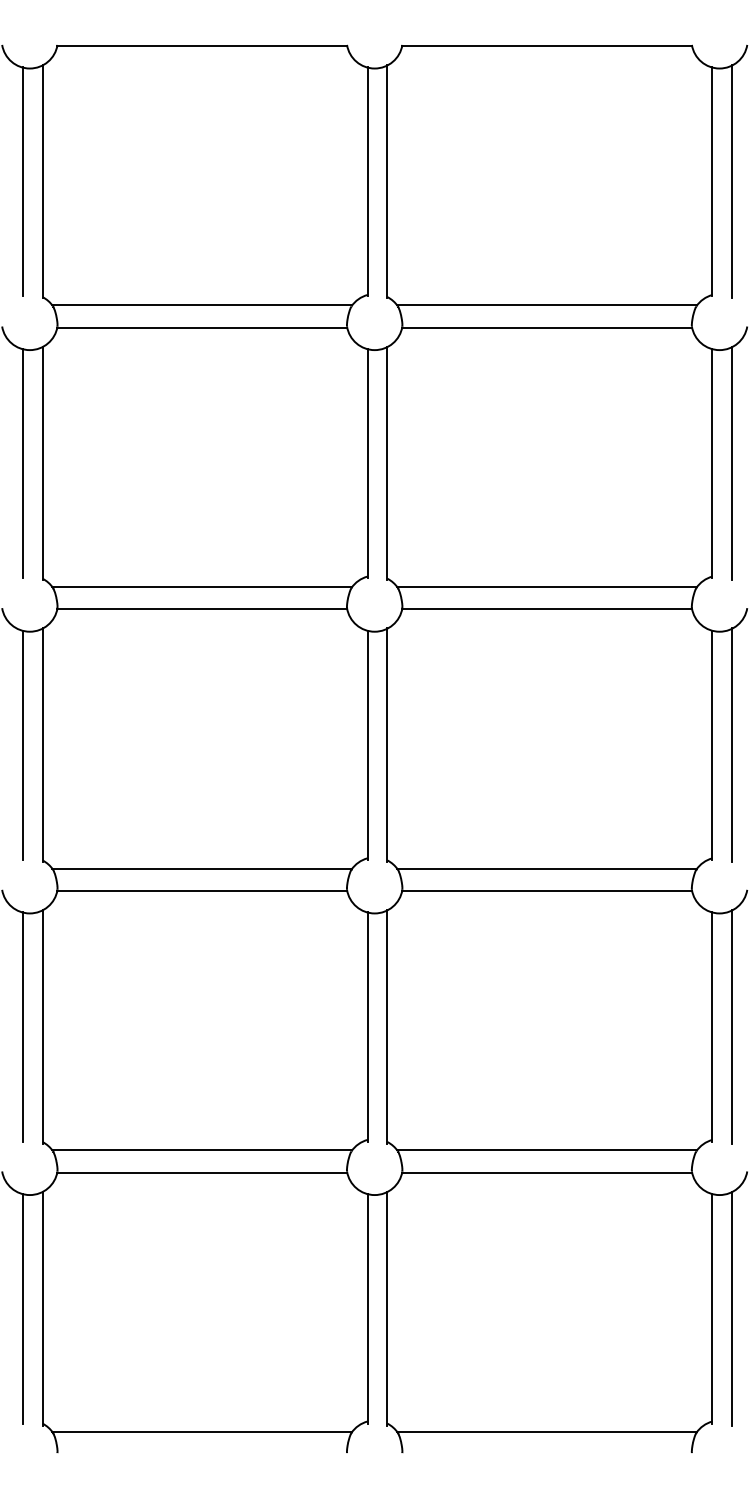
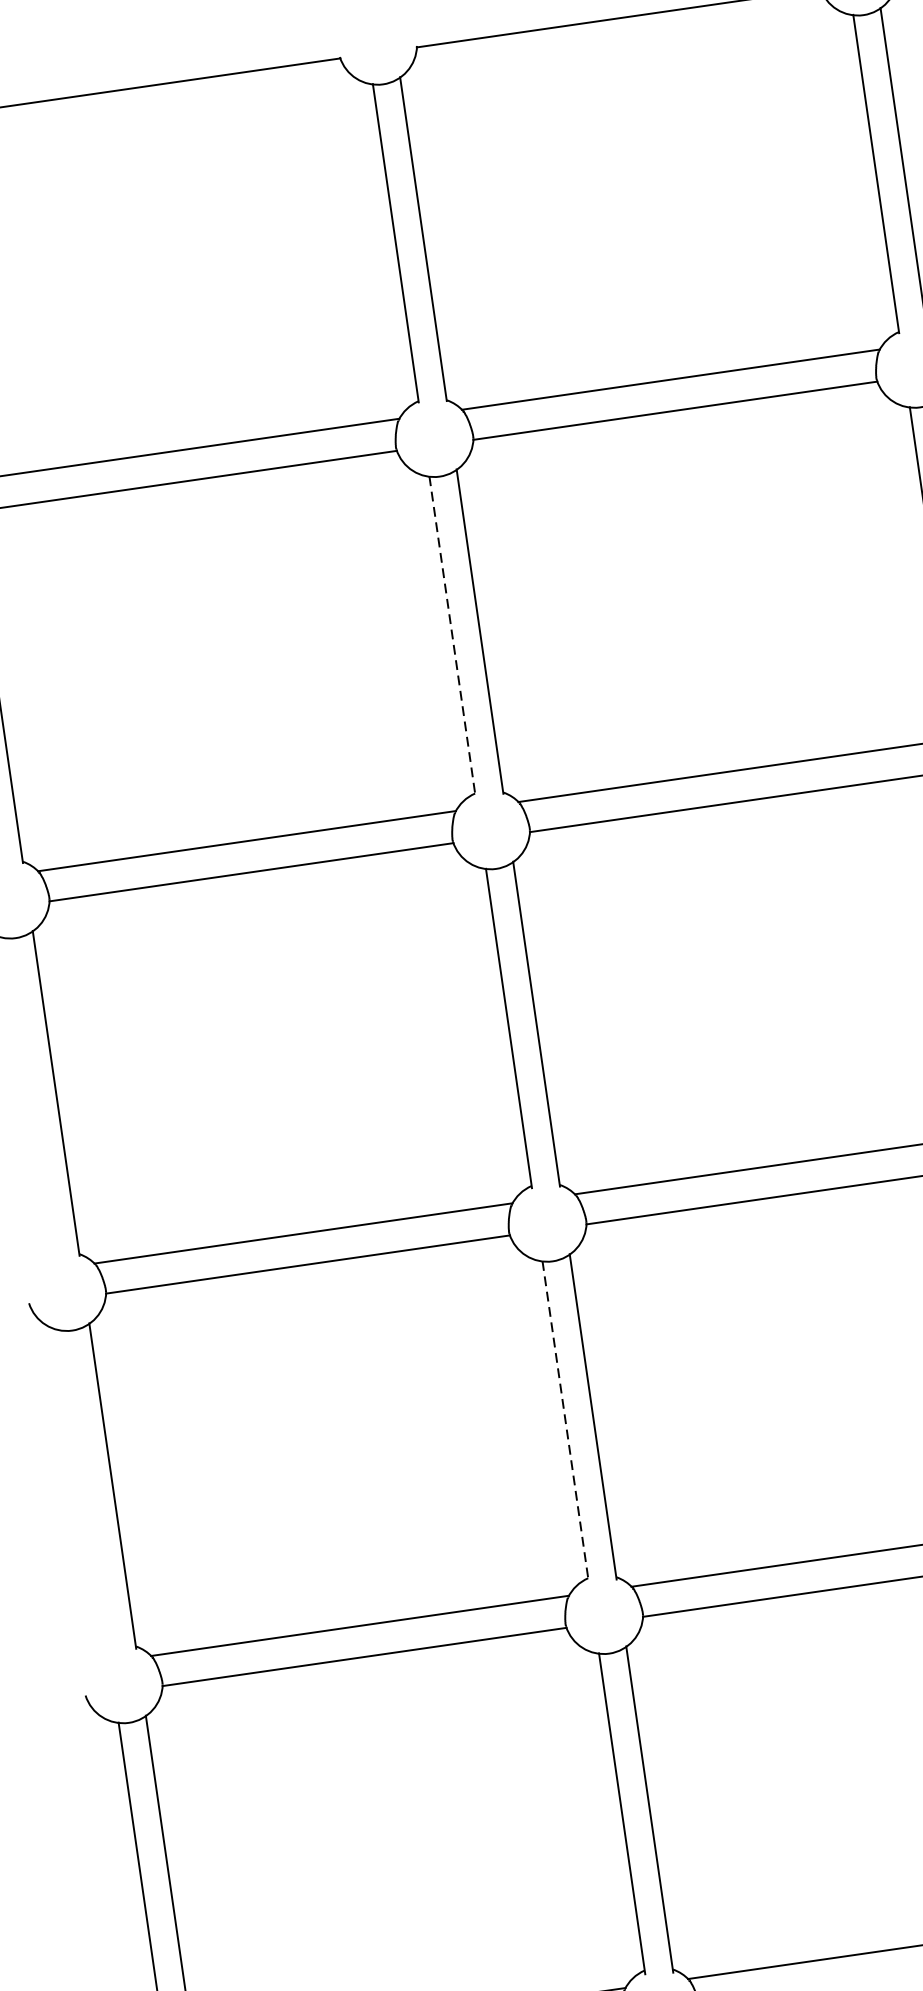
line: (367, 463) -> (452, 636), solid -> dashed
line: (22, 744) -> (28, 1096), removed
line: (22, 1026) -> (84, 1489), removed
line: (367, 1027) -> (565, 1421), solid -> dashed

